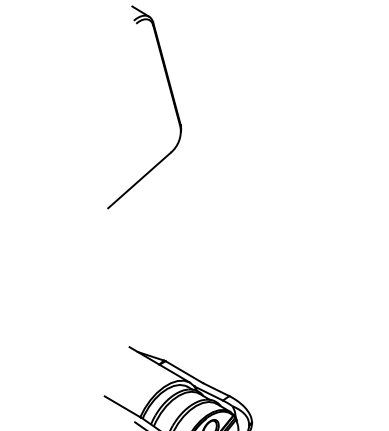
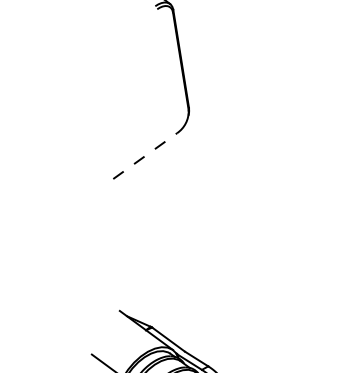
line: (139, 180) -> (145, 156), solid -> dashed

